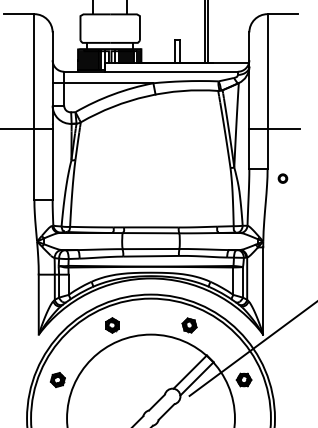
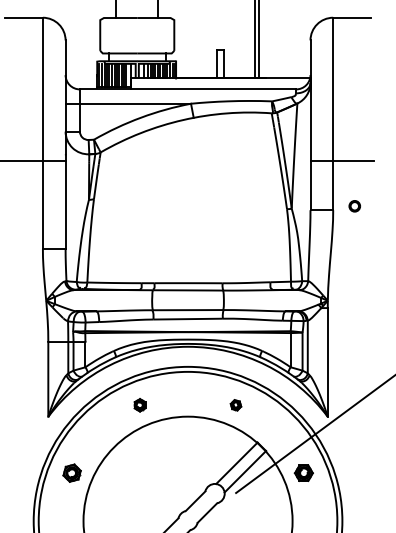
part: (282, 178) -> (354, 206), moved
part: (112, 325) -> (140, 405), size x0.7
part: (189, 325) -> (235, 405), size x0.6

